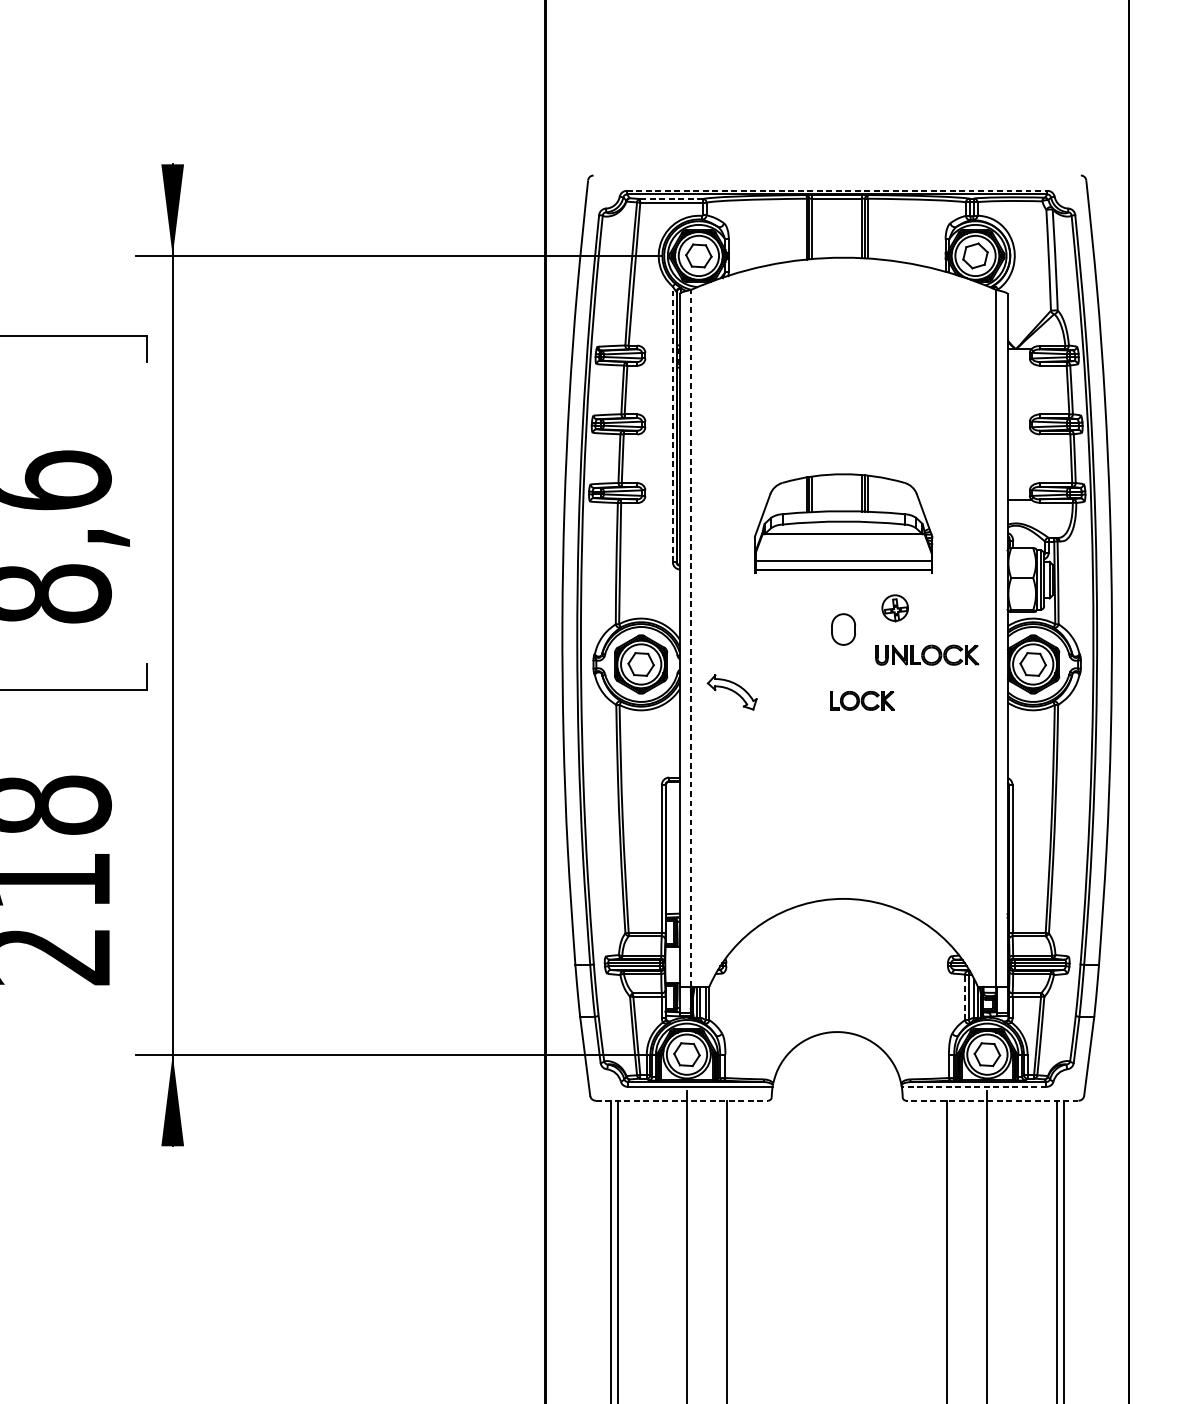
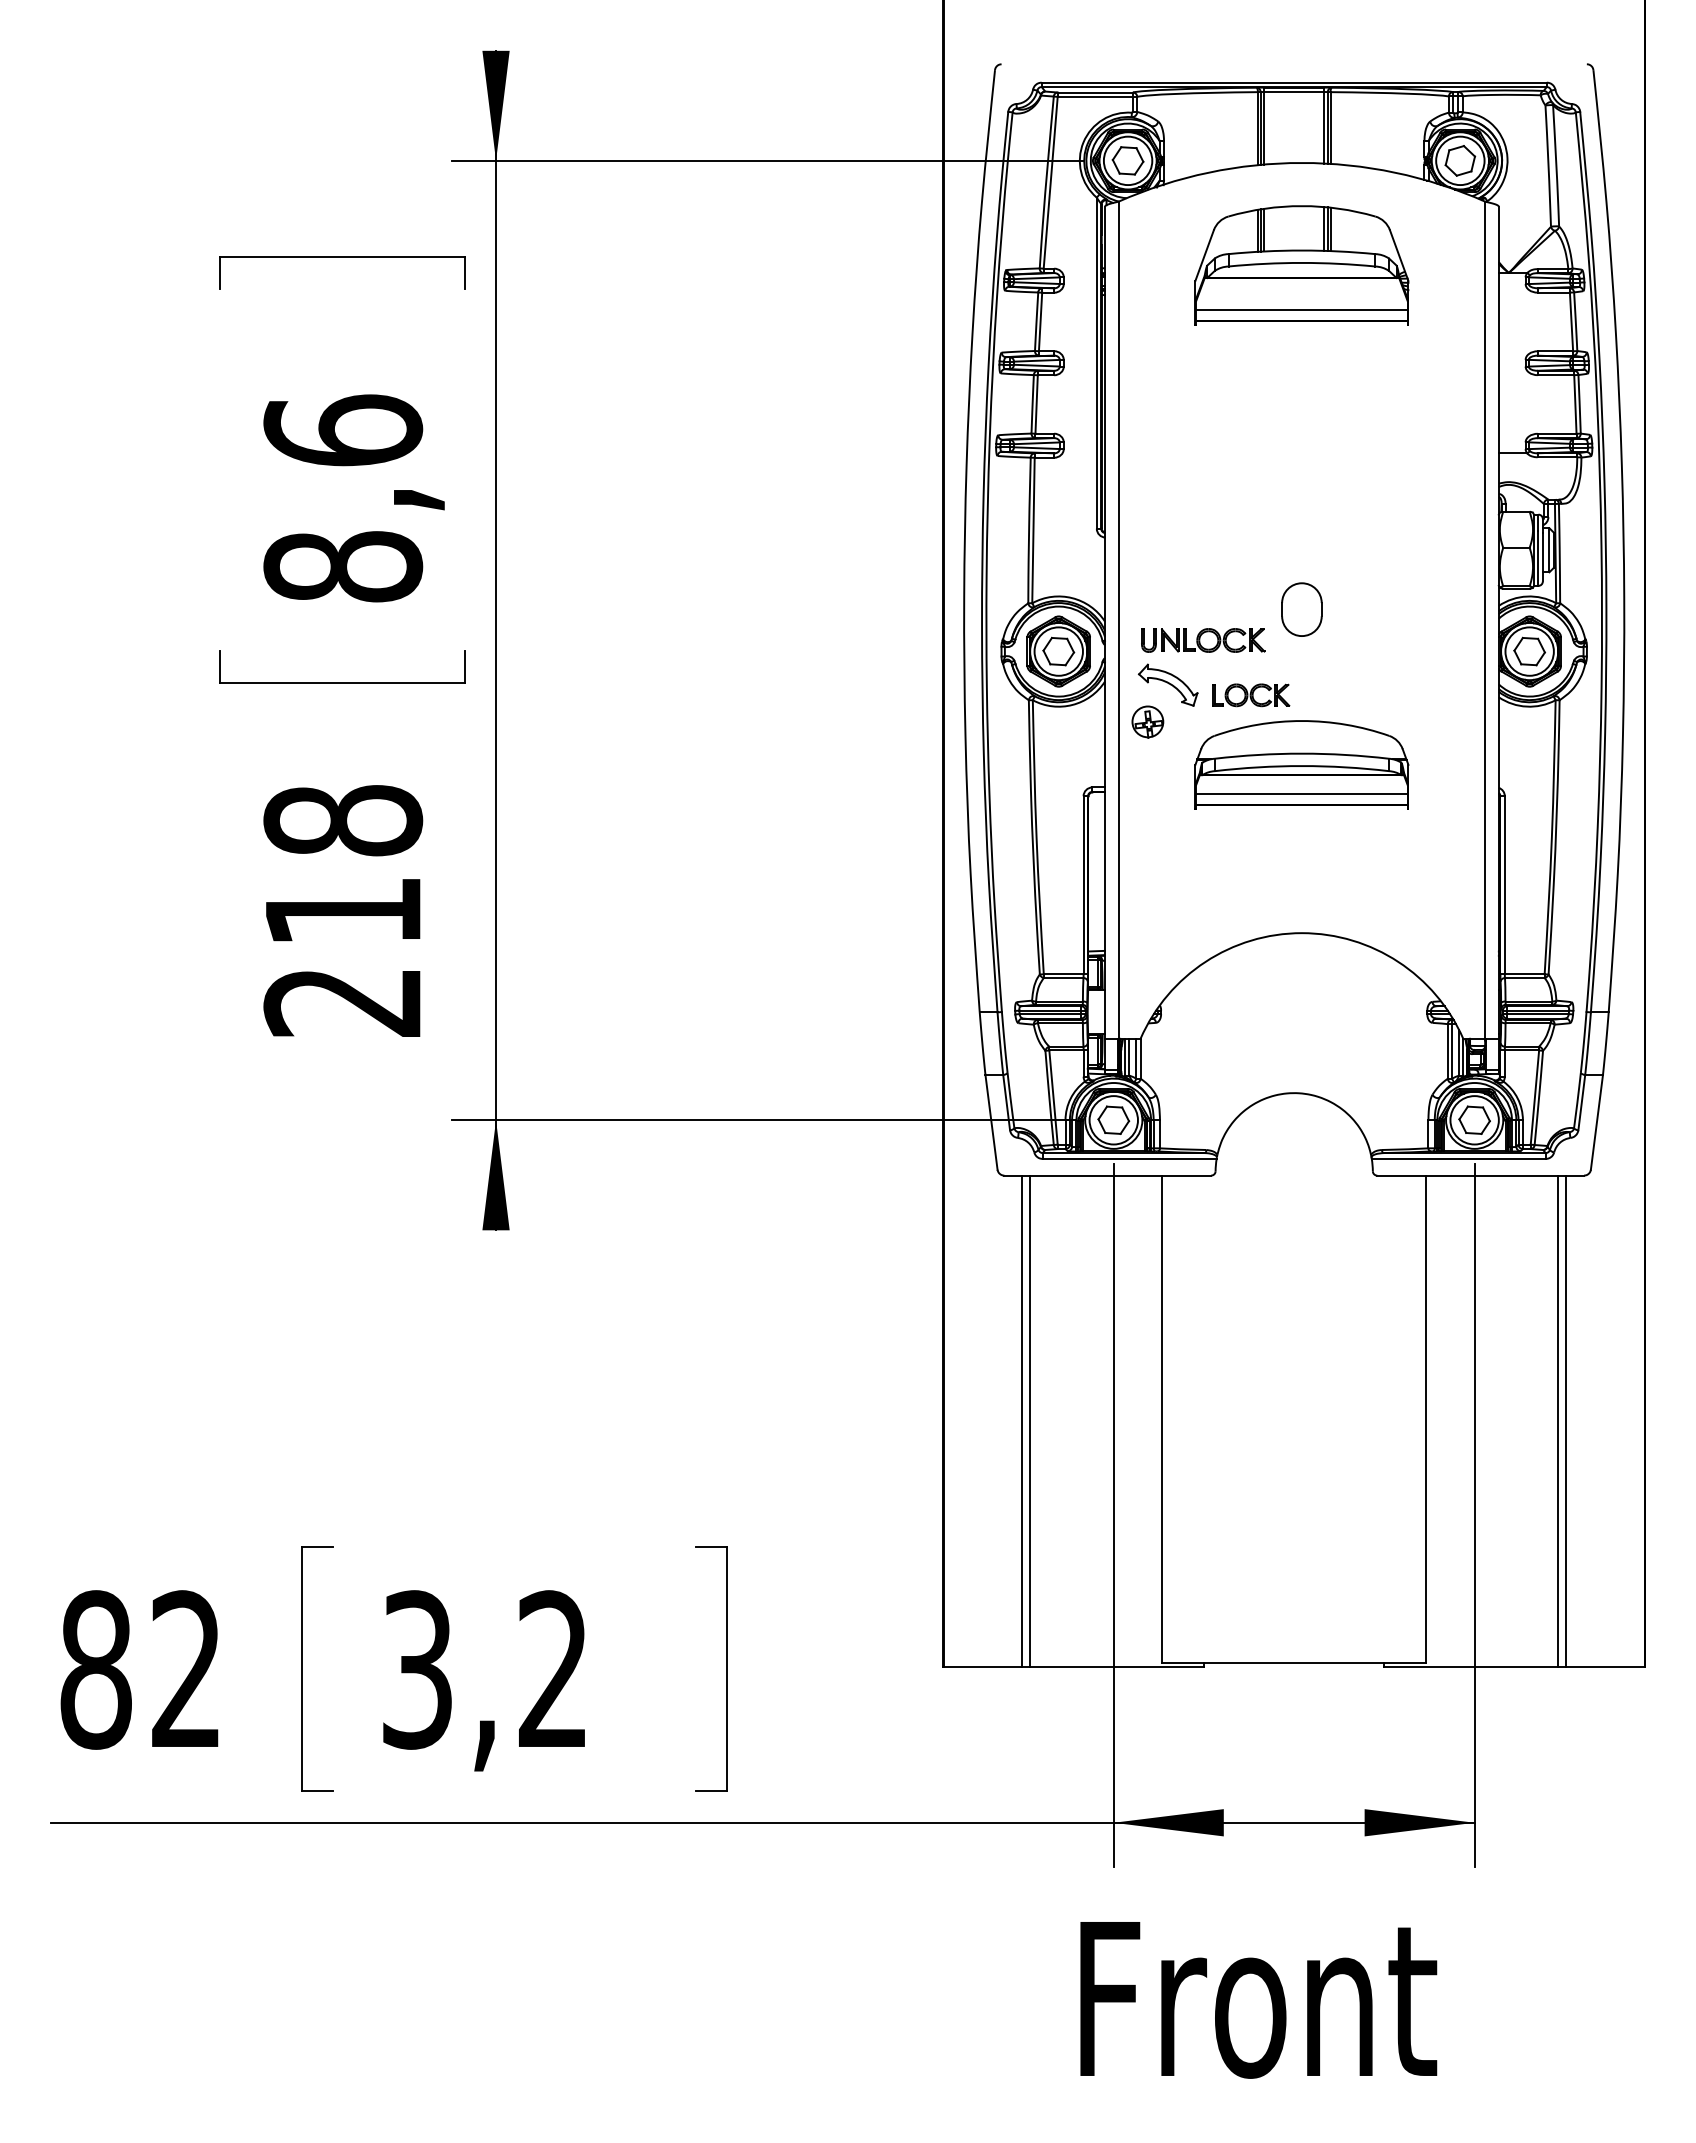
line: (837, 190) -> (1294, 82), dashed -> solid
line: (671, 199) -> (1095, 92), dashed -> solid
line: (672, 424) -> (1096, 363), dashed -> solid
part: (843, 523) -> (1301, 265), moved
part: (894, 607) -> (1147, 721), moved
part: (843, 629) -> (1301, 609), size x1.43
line: (690, 638) -> (1118, 620), dashed -> solid
part: (927, 655) -> (1203, 640), moved
part: (862, 701) -> (1251, 695), moved
part: (843, 758) -> (1301, 764), added
line: (964, 996) -> (1447, 1050), dashed -> solid
line: (973, 1086) -> (1458, 1158), dashed -> solid
line: (682, 1100) -> (1108, 1175), dashed -> solid
line: (992, 1100) -> (1480, 1175), dashed -> solid

